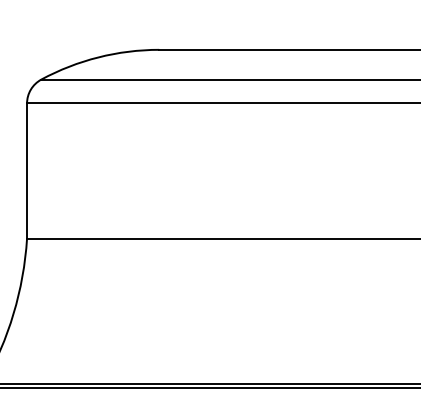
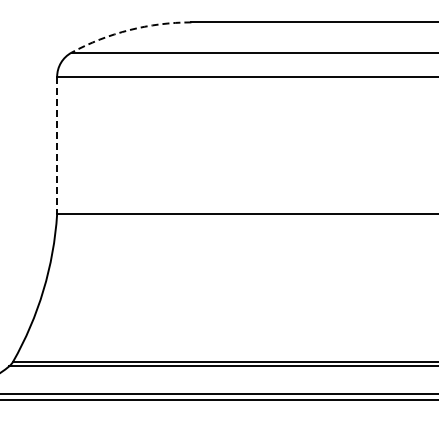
arc: (98, 57) -> (129, 30), solid -> dashed
line: (27, 171) -> (57, 145), solid -> dashed

